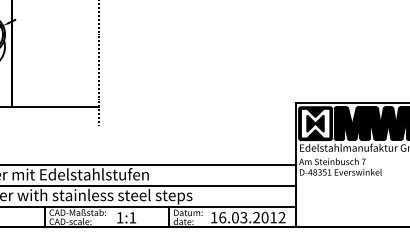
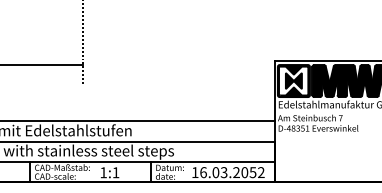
text: (273, 217) -> (252, 172), 16.03.2012 -> 16.03.2052

